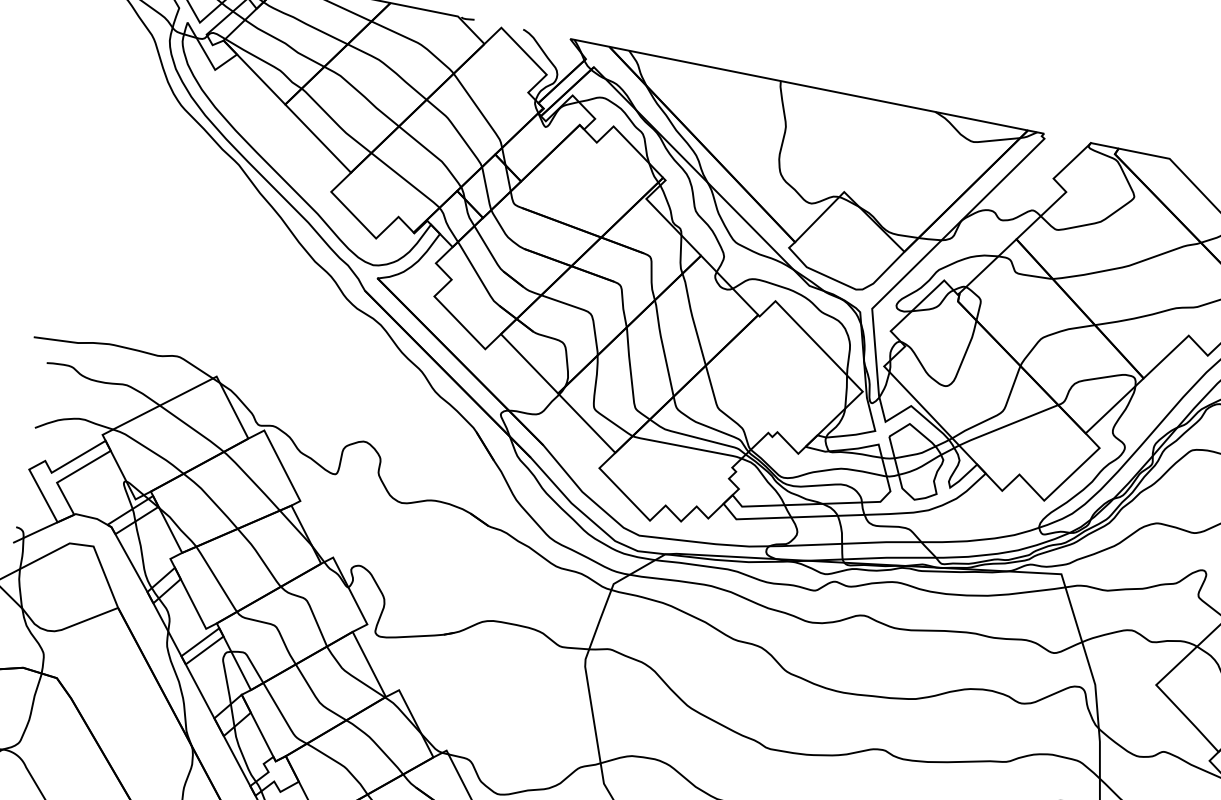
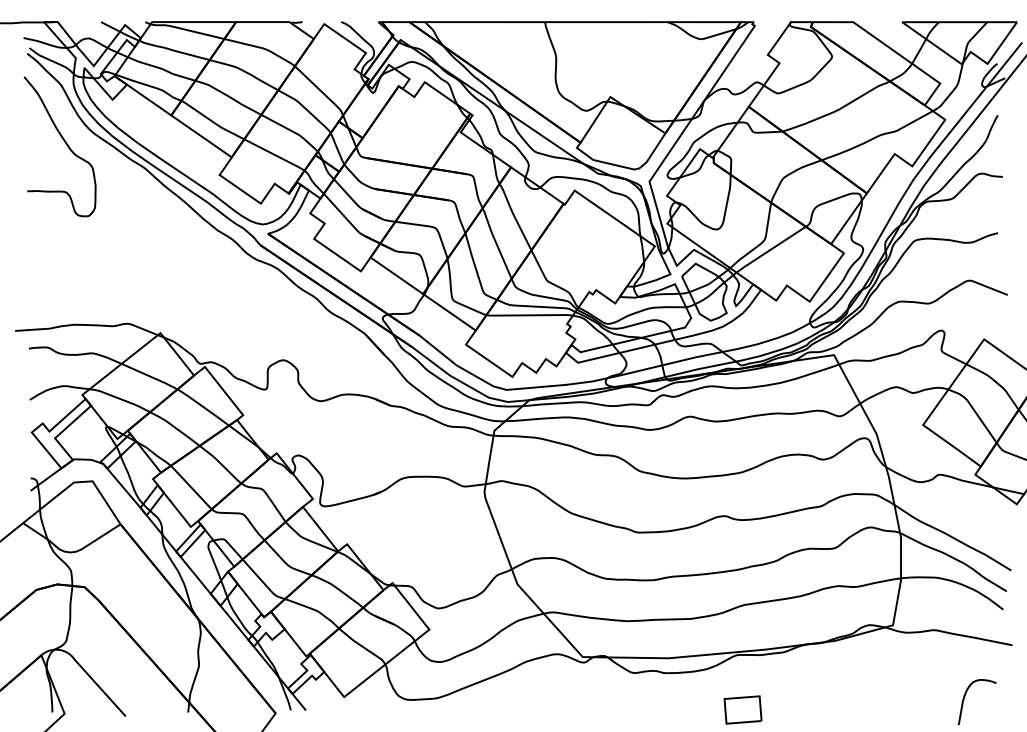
part: (143, 111) -> (64, 142), added

